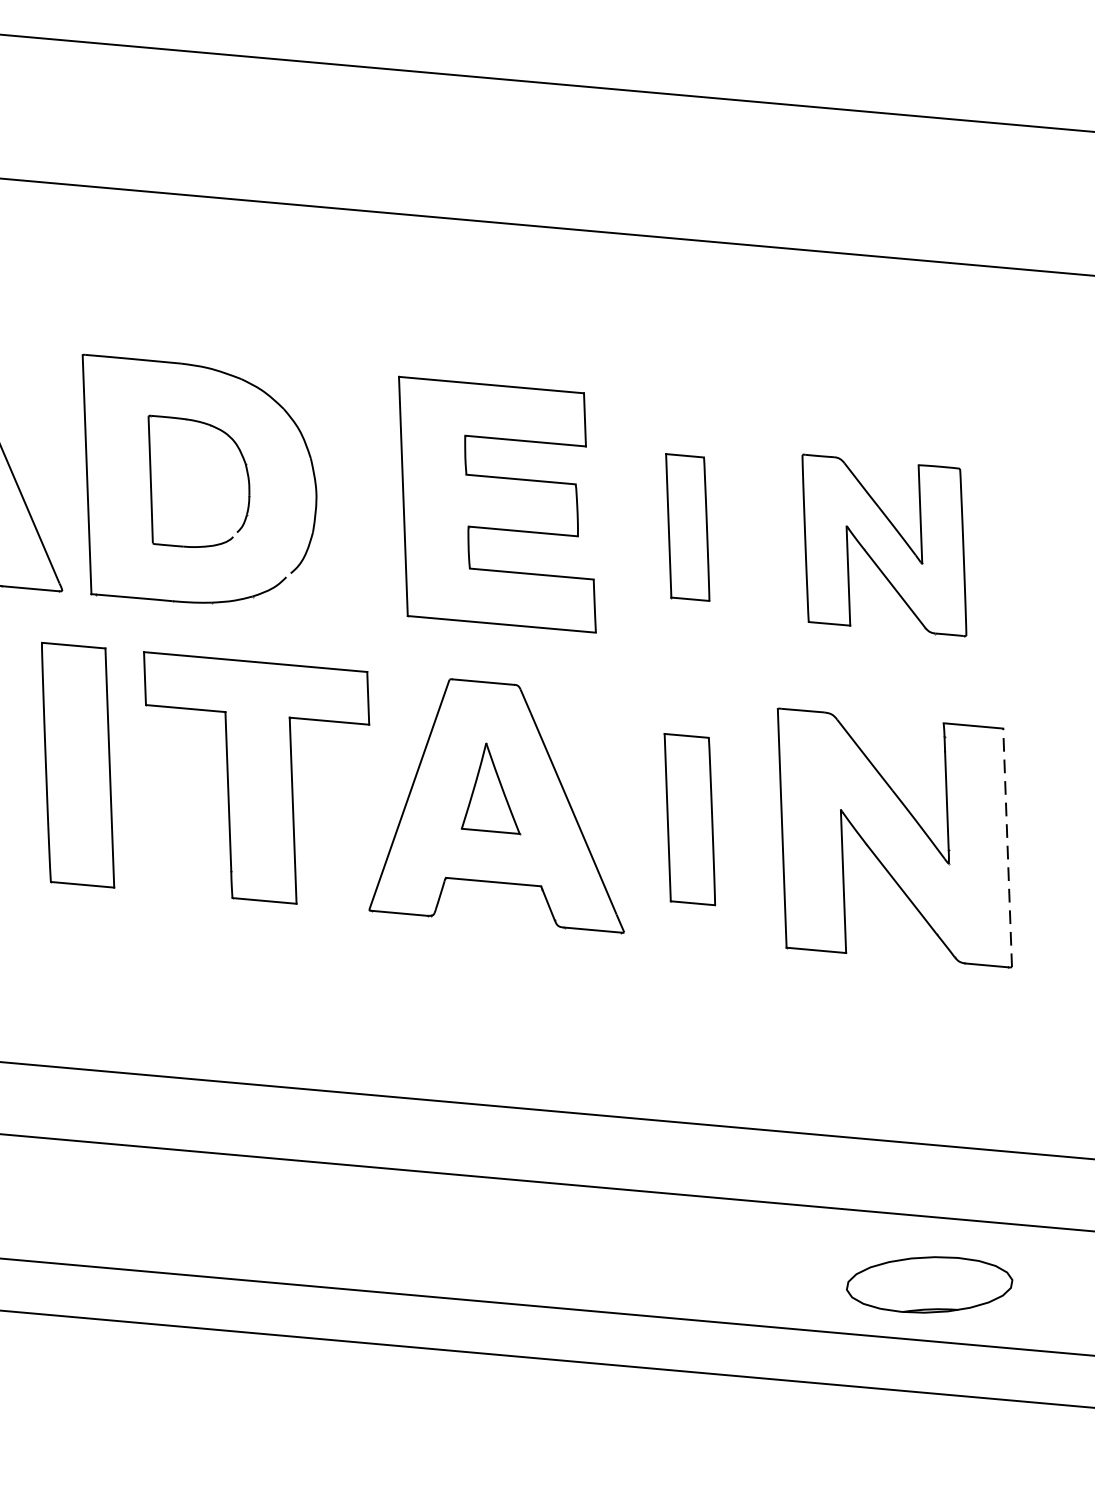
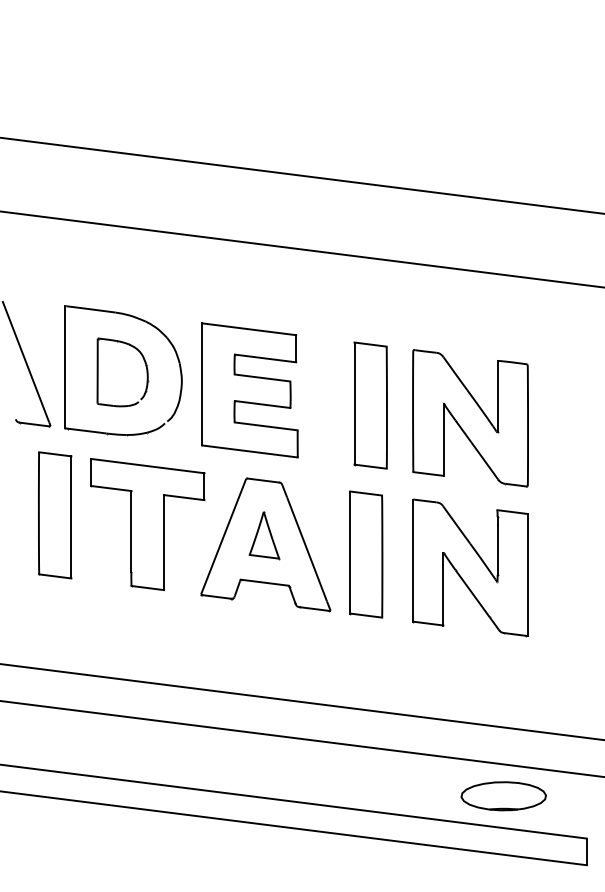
part: (496, 504) -> (249, 390), moved
part: (687, 527) -> (370, 405), size x1.67
part: (884, 545) -> (470, 418), size x1.43
part: (690, 819) -> (366, 554), size x1.43
line: (1007, 847) -> (527, 574), dashed -> solid
part: (929, 1285) -> (503, 796), moved

